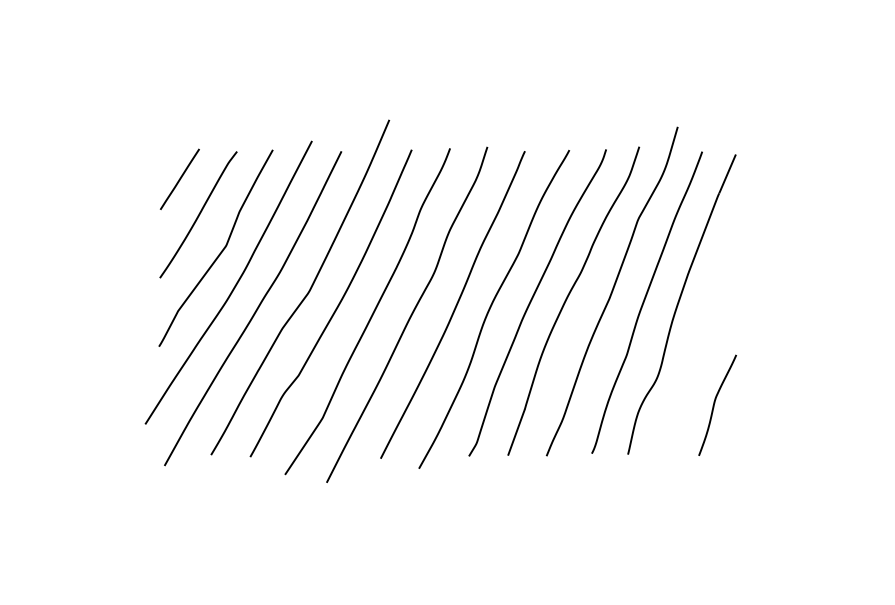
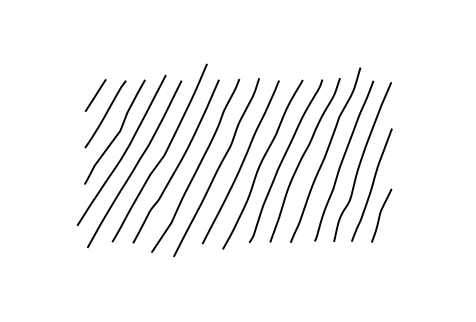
curve: (698, 346) -> (371, 184), added

